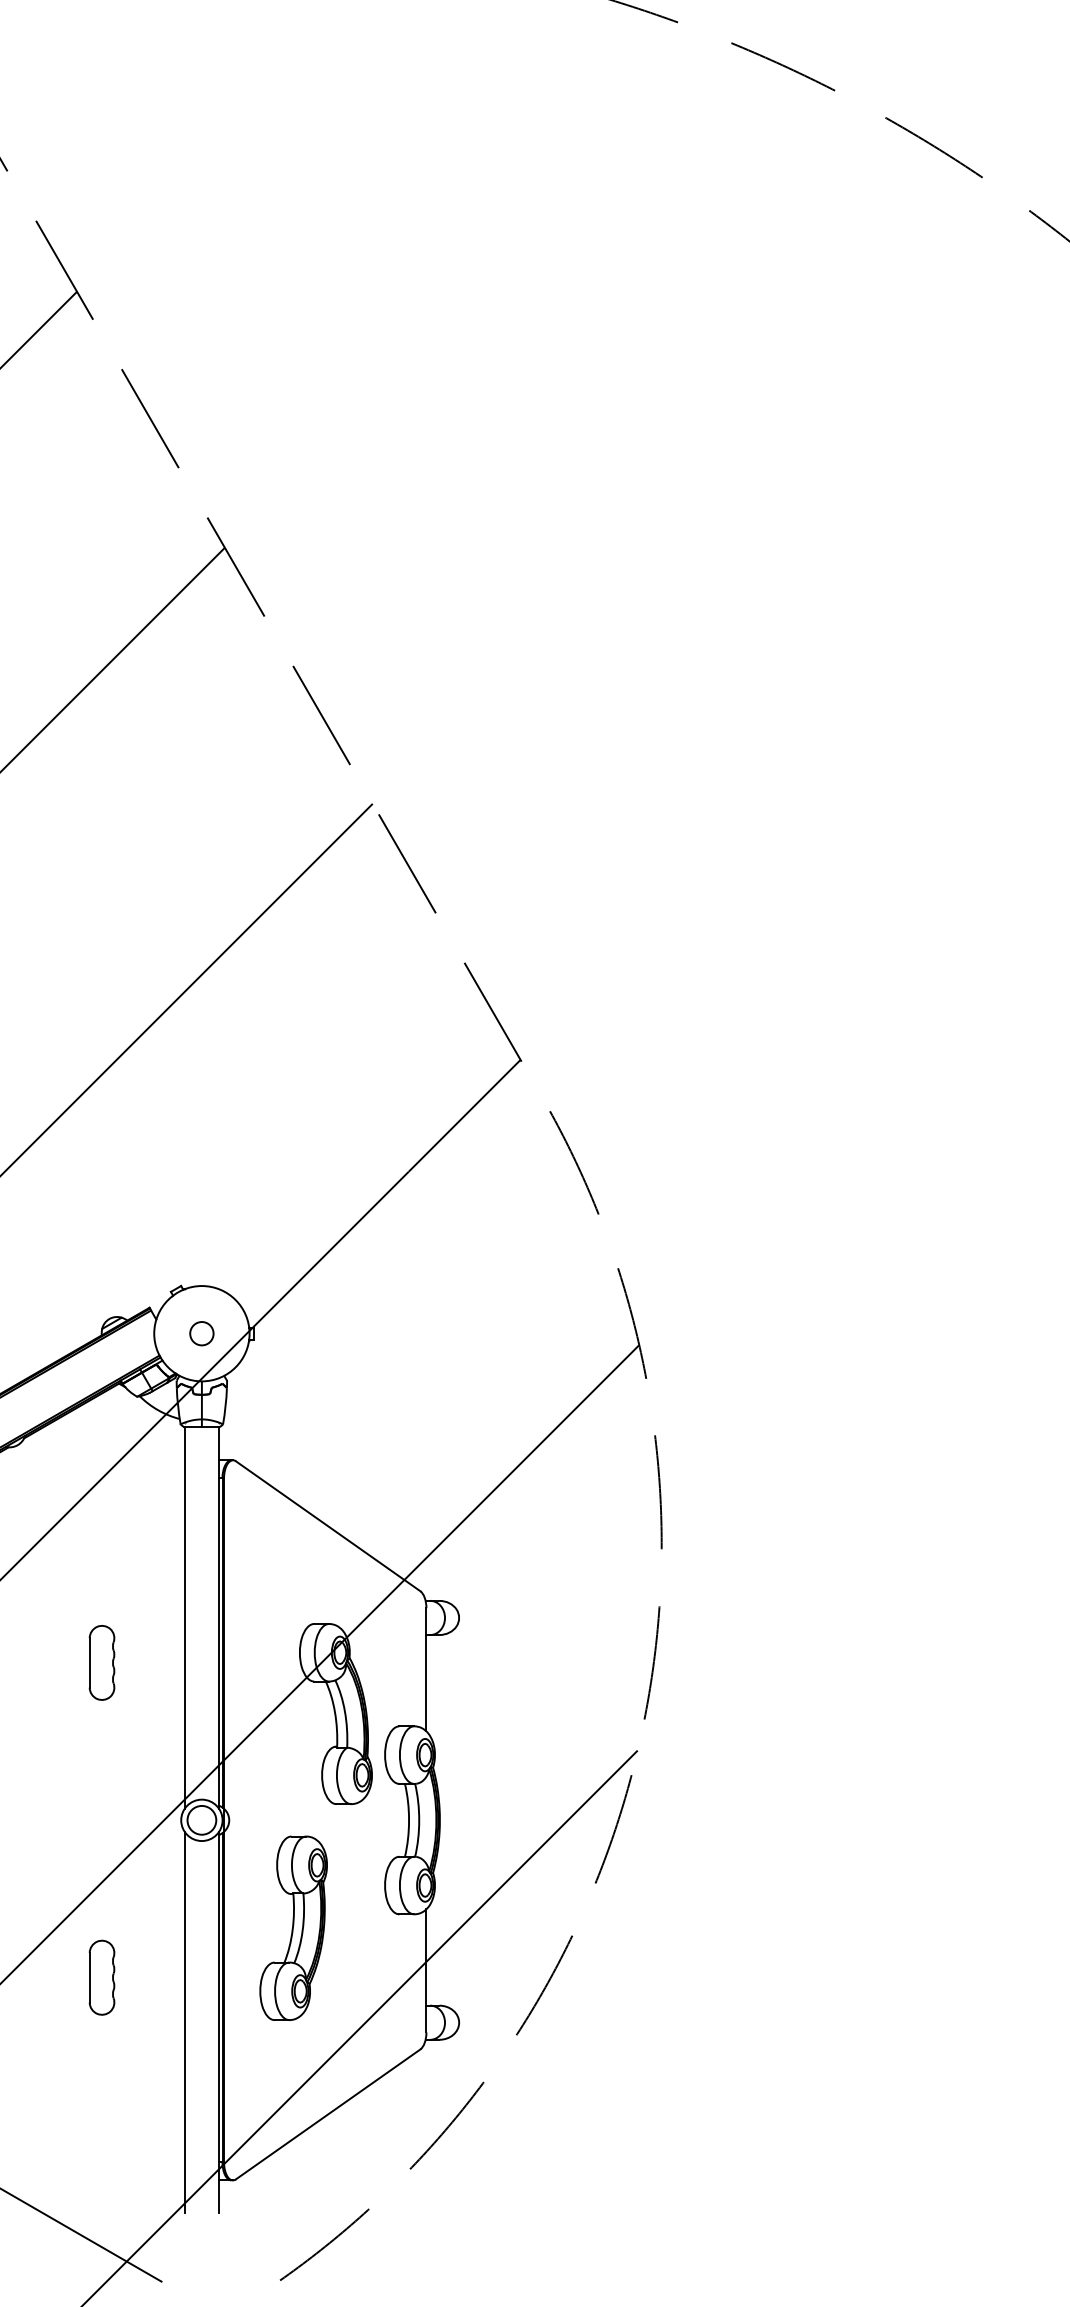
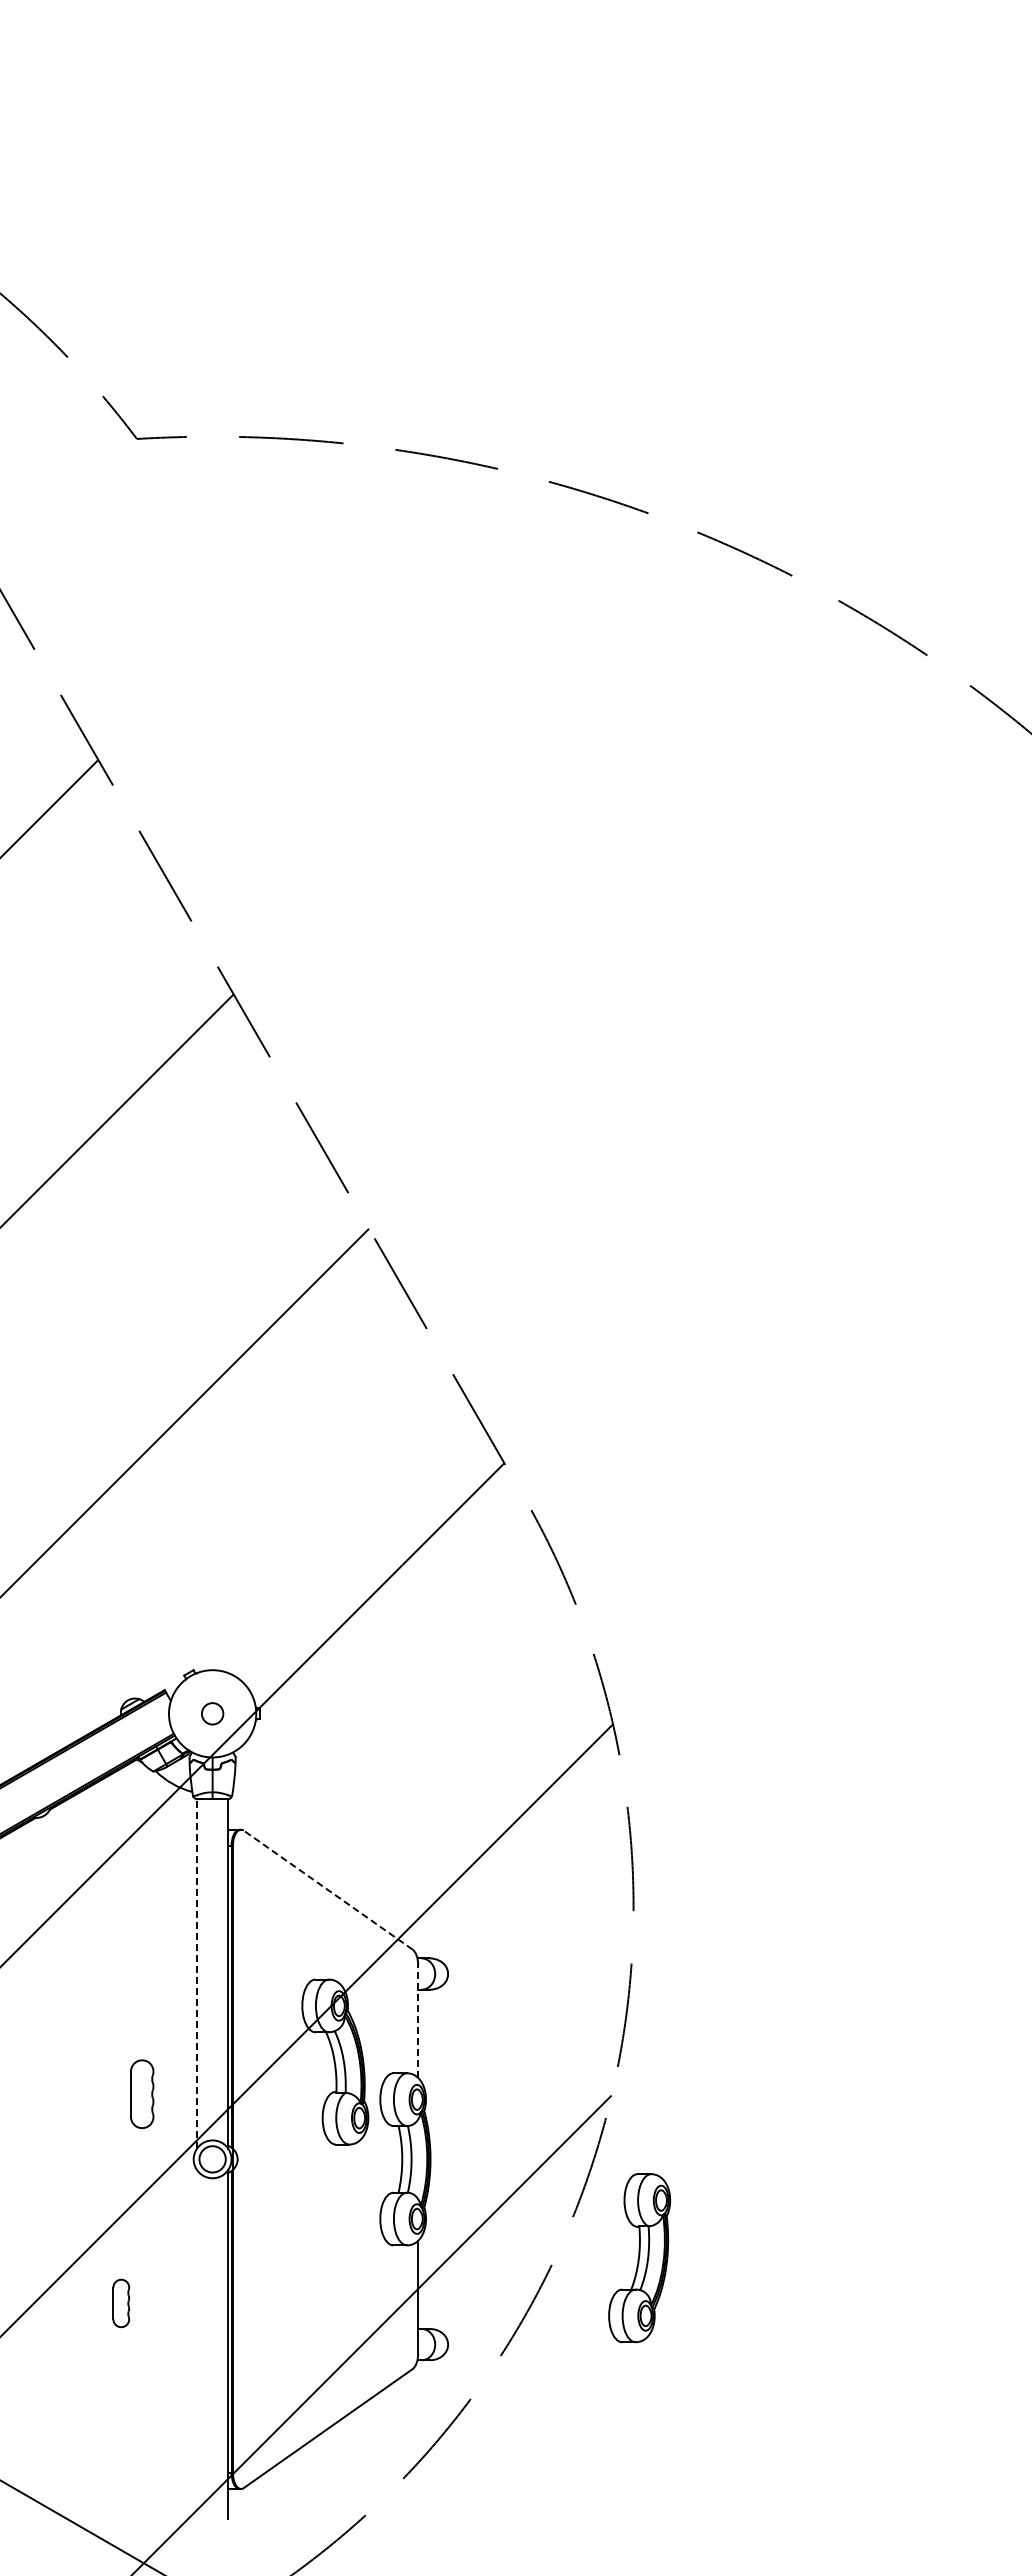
line: (327, 1525) -> (327, 1889), solid -> dashed
line: (184, 1618) -> (196, 1974), solid -> dashed
part: (102, 1663) -> (142, 2094), moved
line: (426, 1669) -> (418, 2021), solid -> dashed
part: (293, 1928) -> (639, 2258), moved
part: (102, 1977) -> (121, 2303), size x0.7
line: (184, 2022) -> (196, 2344), removed

